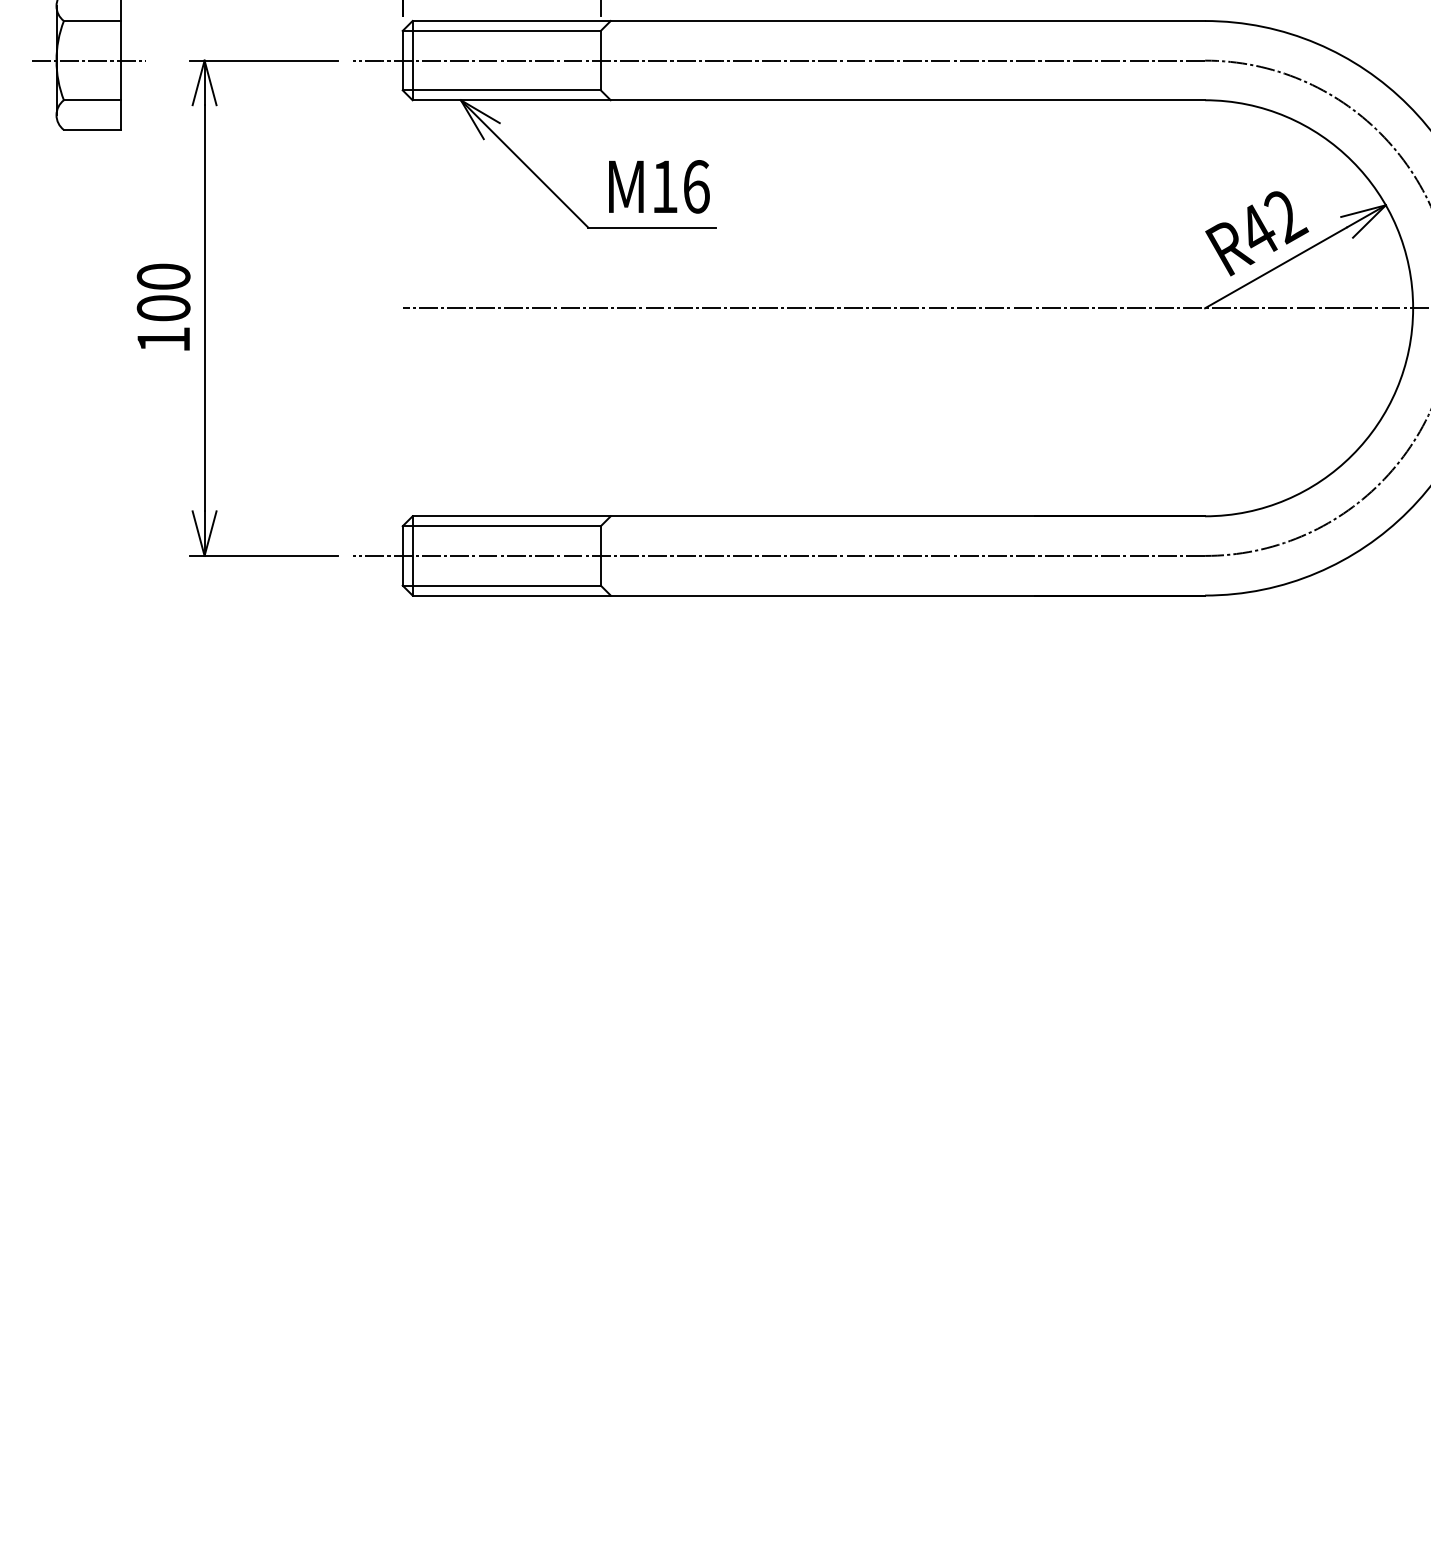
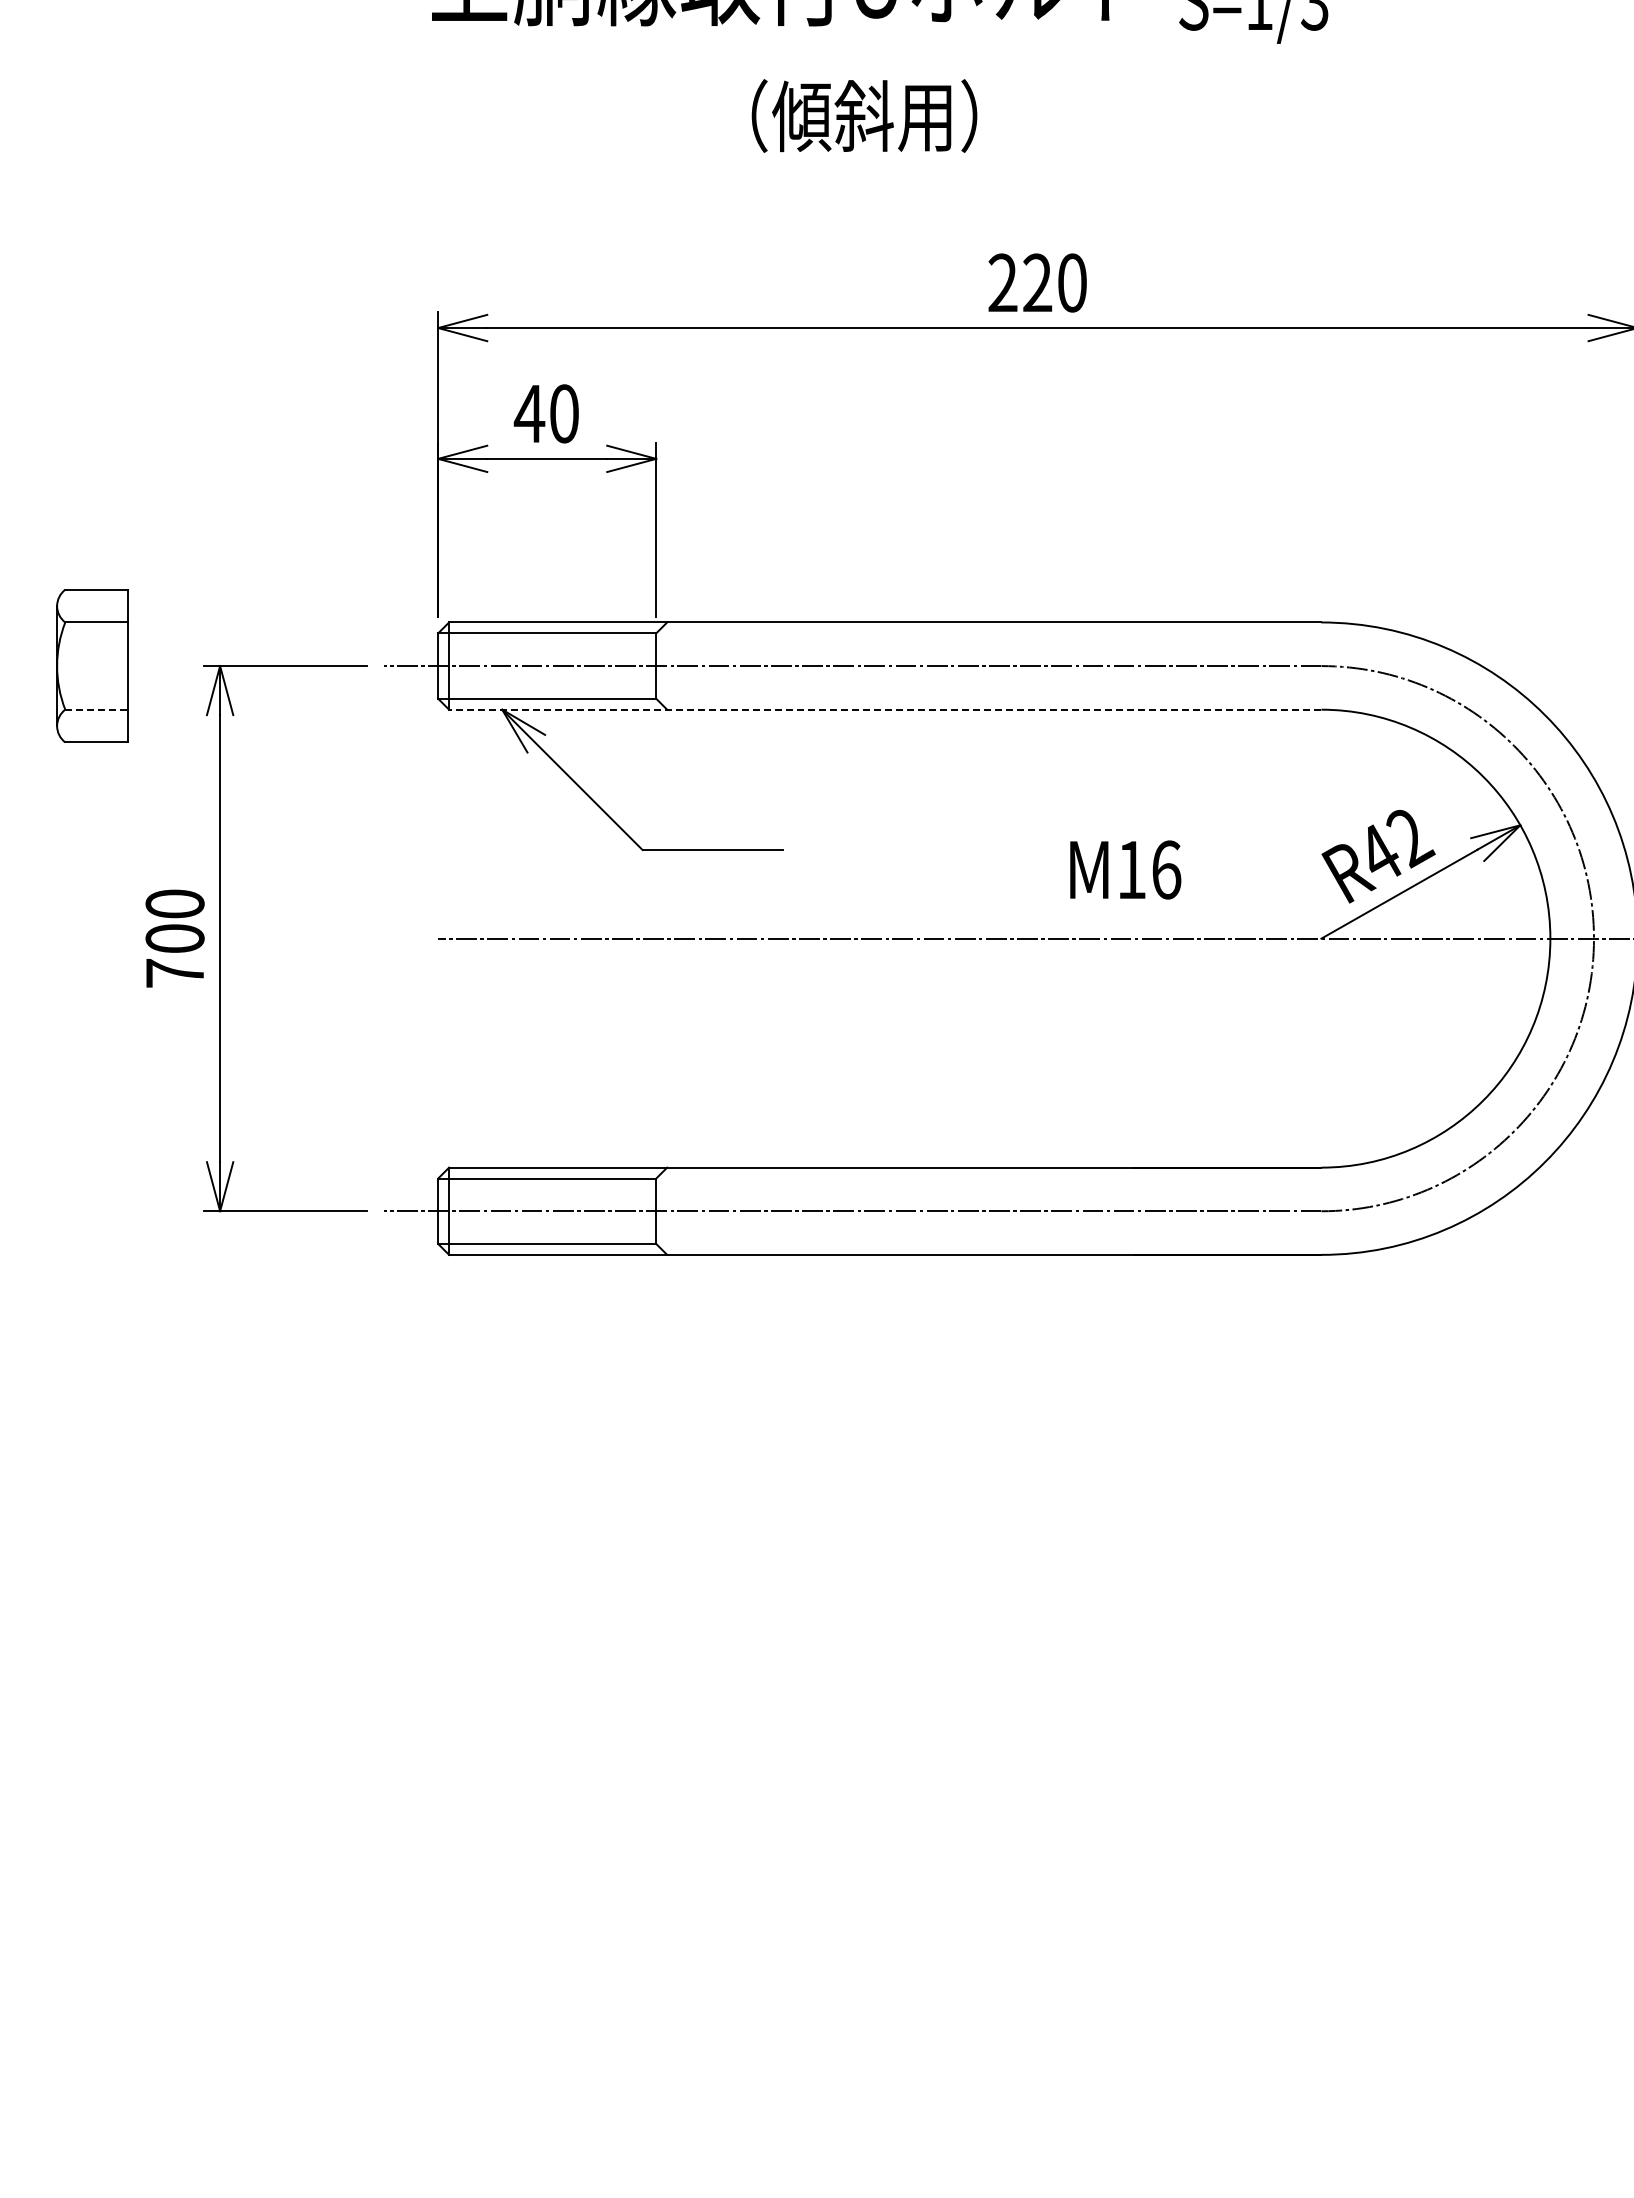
line: (88, 61) -> (92, 666), removed
line: (93, 100) -> (97, 709), solid -> dashed
line: (808, 100) -> (884, 709), solid -> dashed
text: (659, 186) -> (1125, 869), moved
text: (163, 339) -> (174, 973), 100 -> 700

